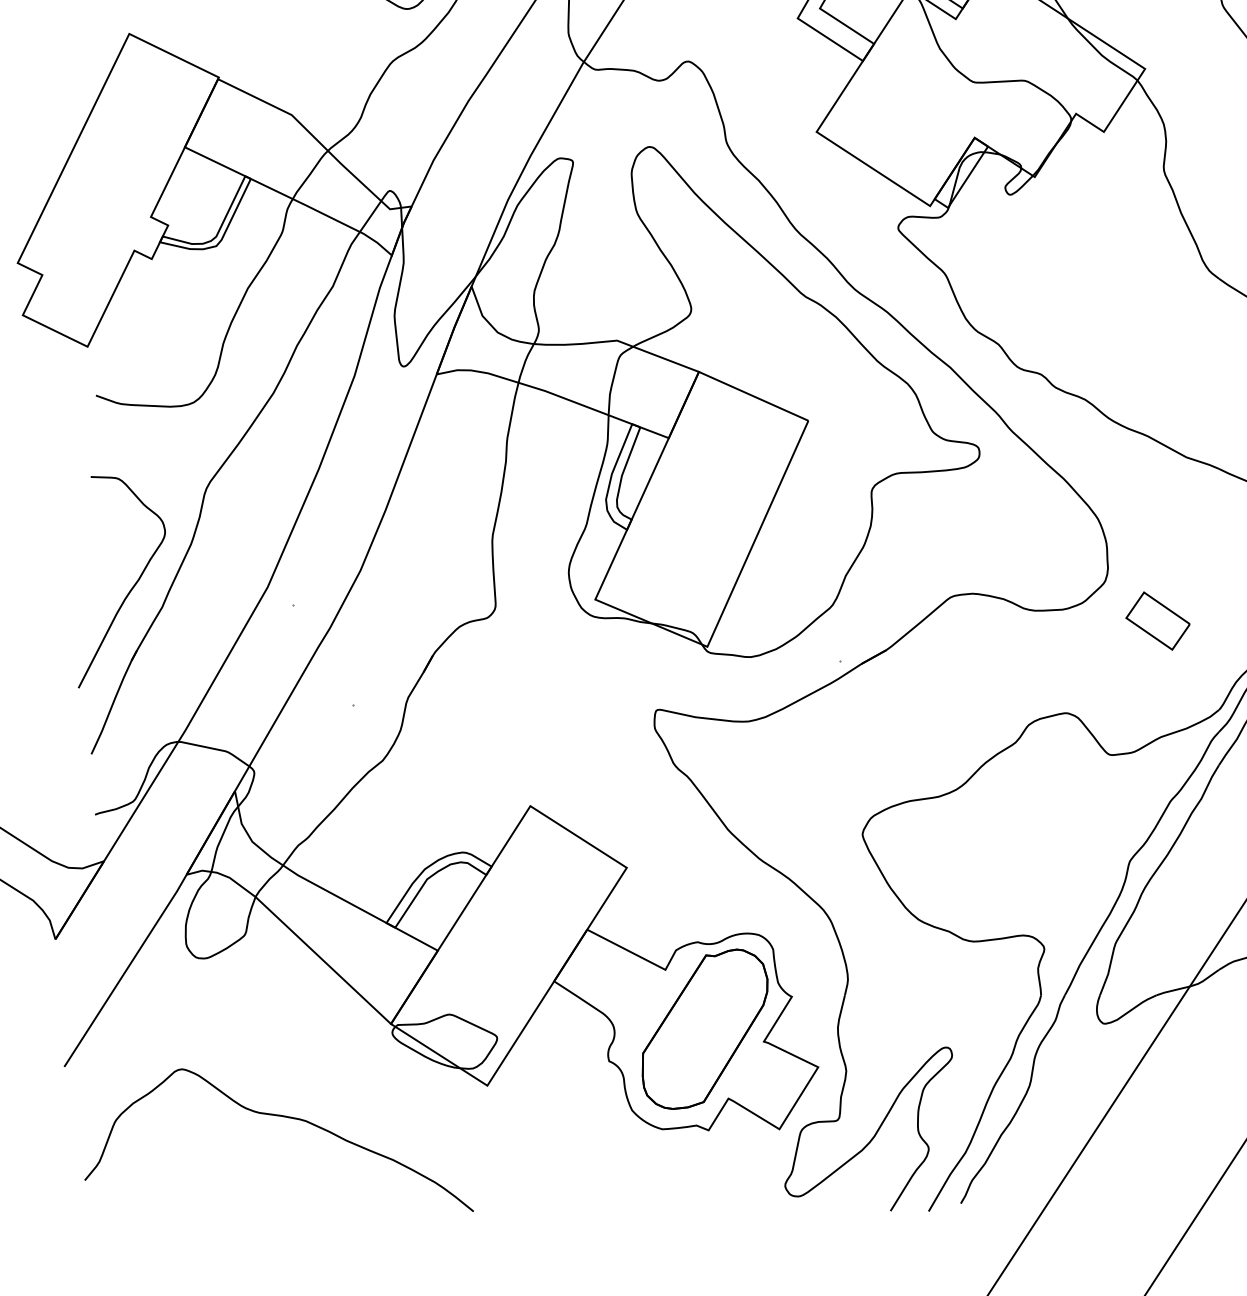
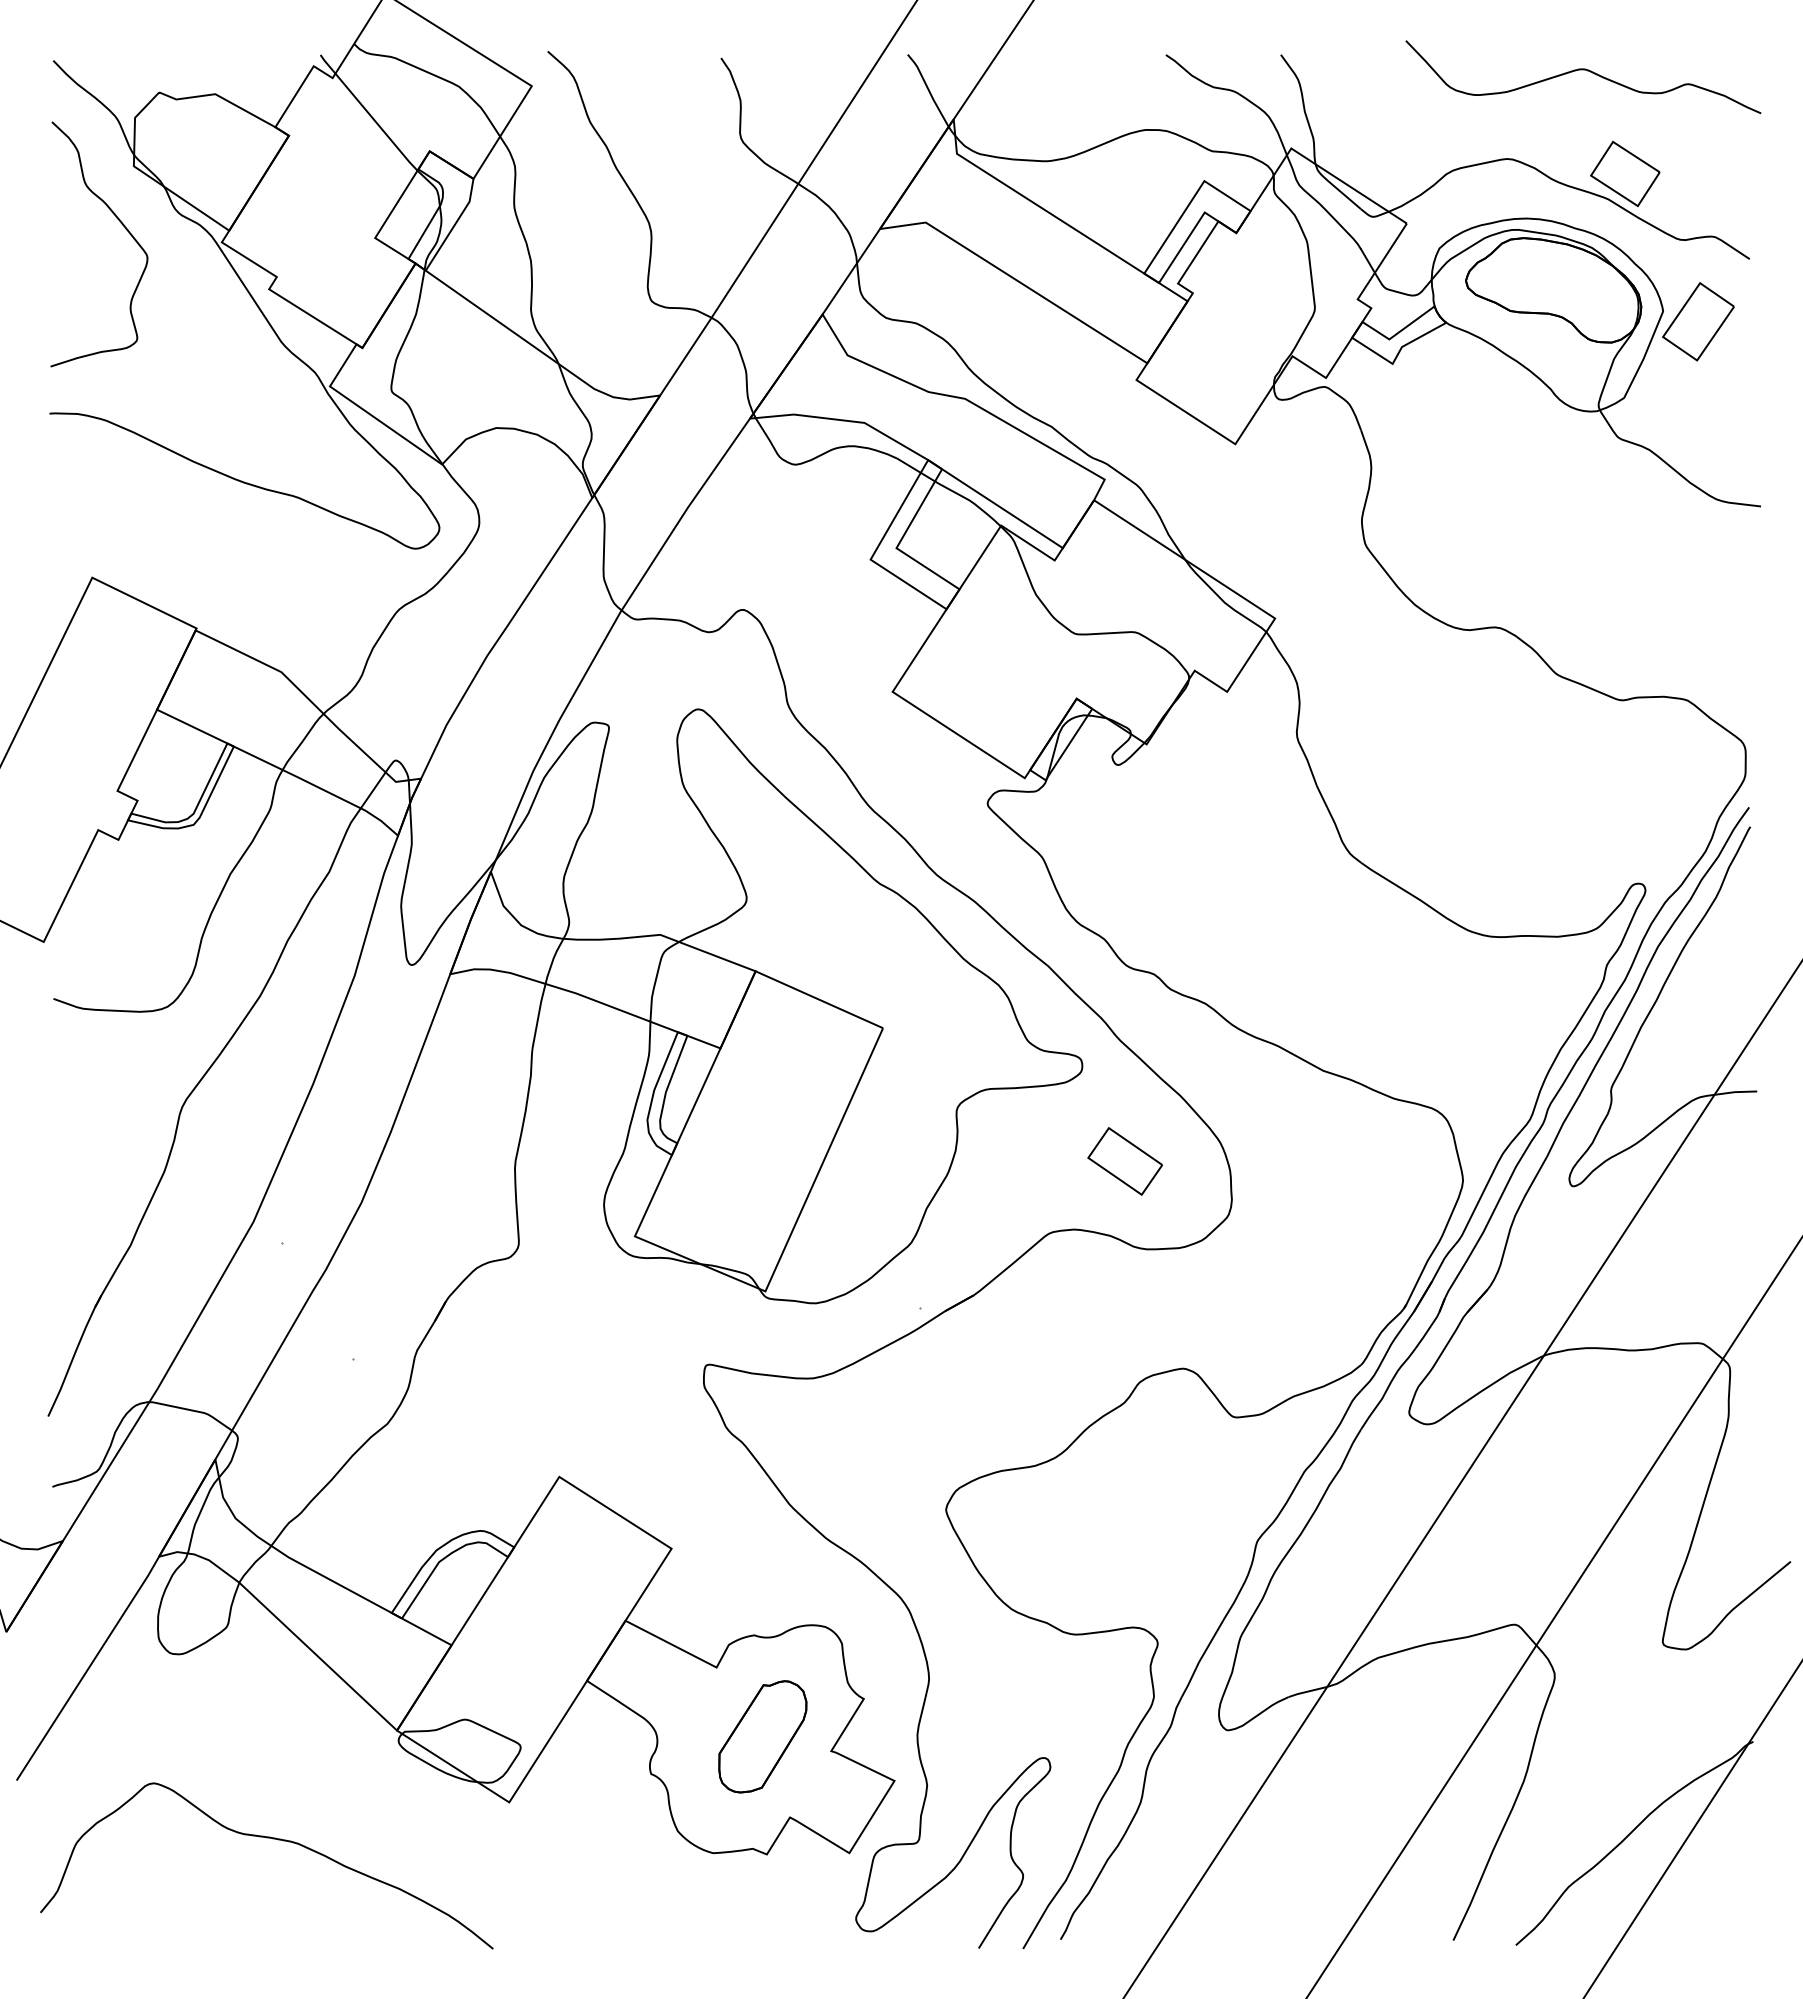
curve: (131, 588) -> (94, 1223), removed
part: (1157, 621) -> (1124, 1161), moved
part: (704, 1029) -> (762, 1736), size x0.6

